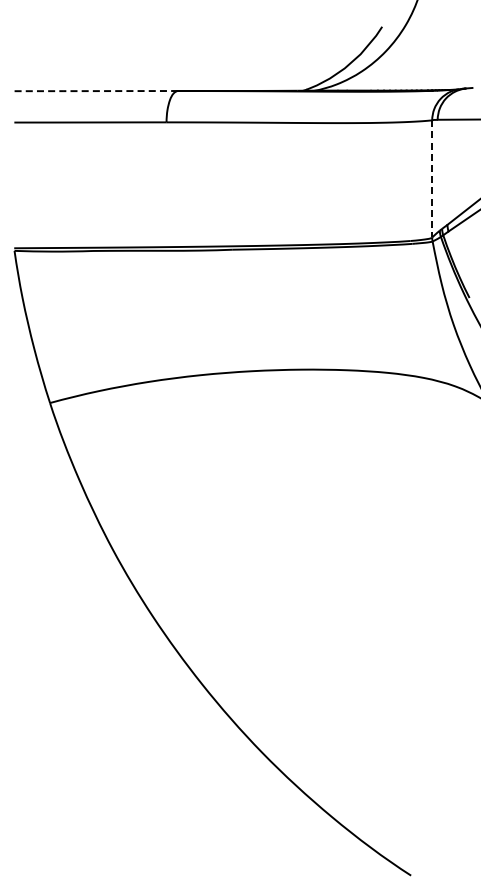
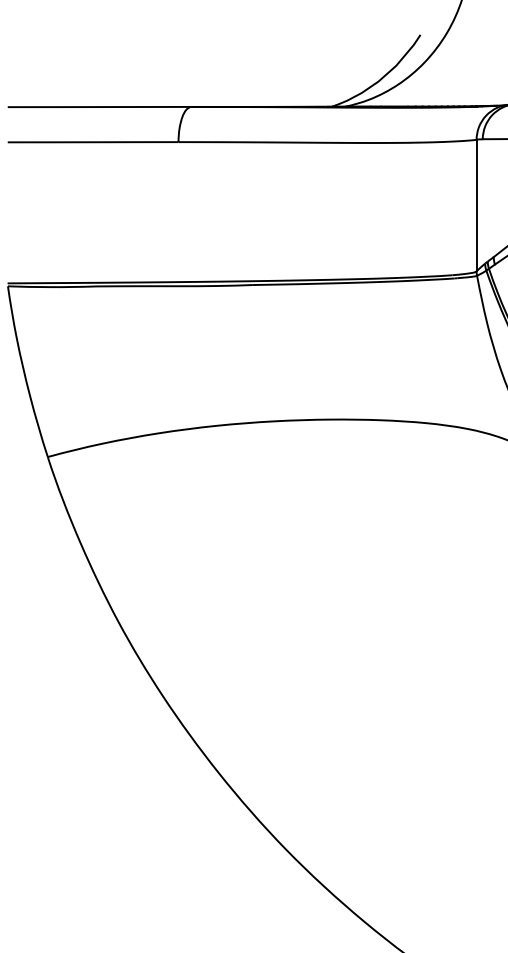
line: (95, 91) -> (98, 107), dashed -> solid
line: (432, 178) -> (476, 205), dashed -> solid

